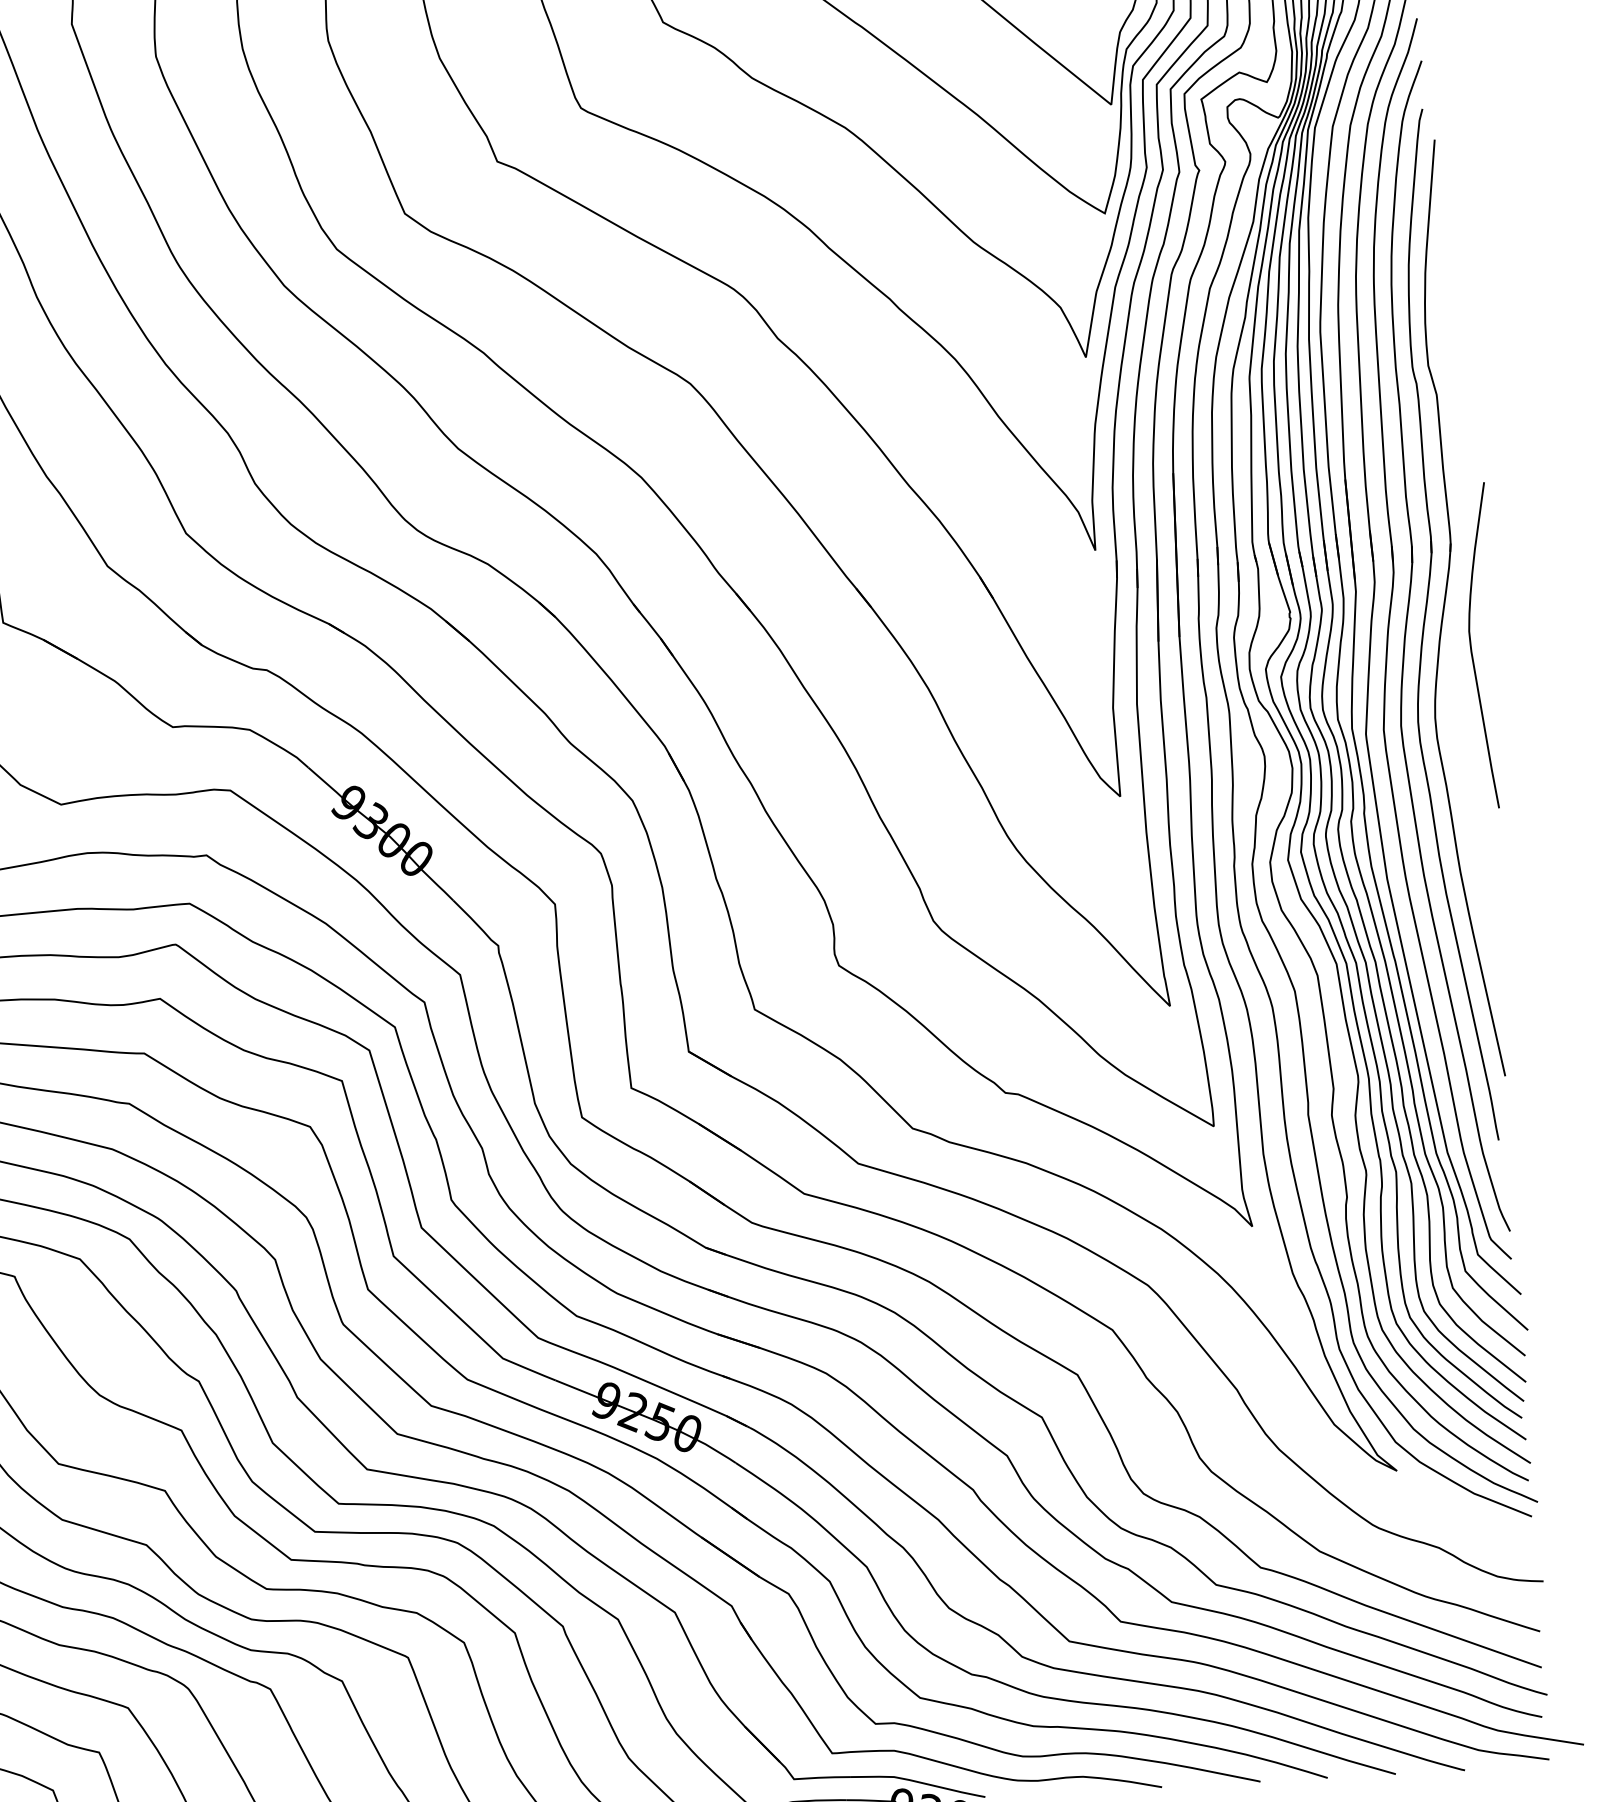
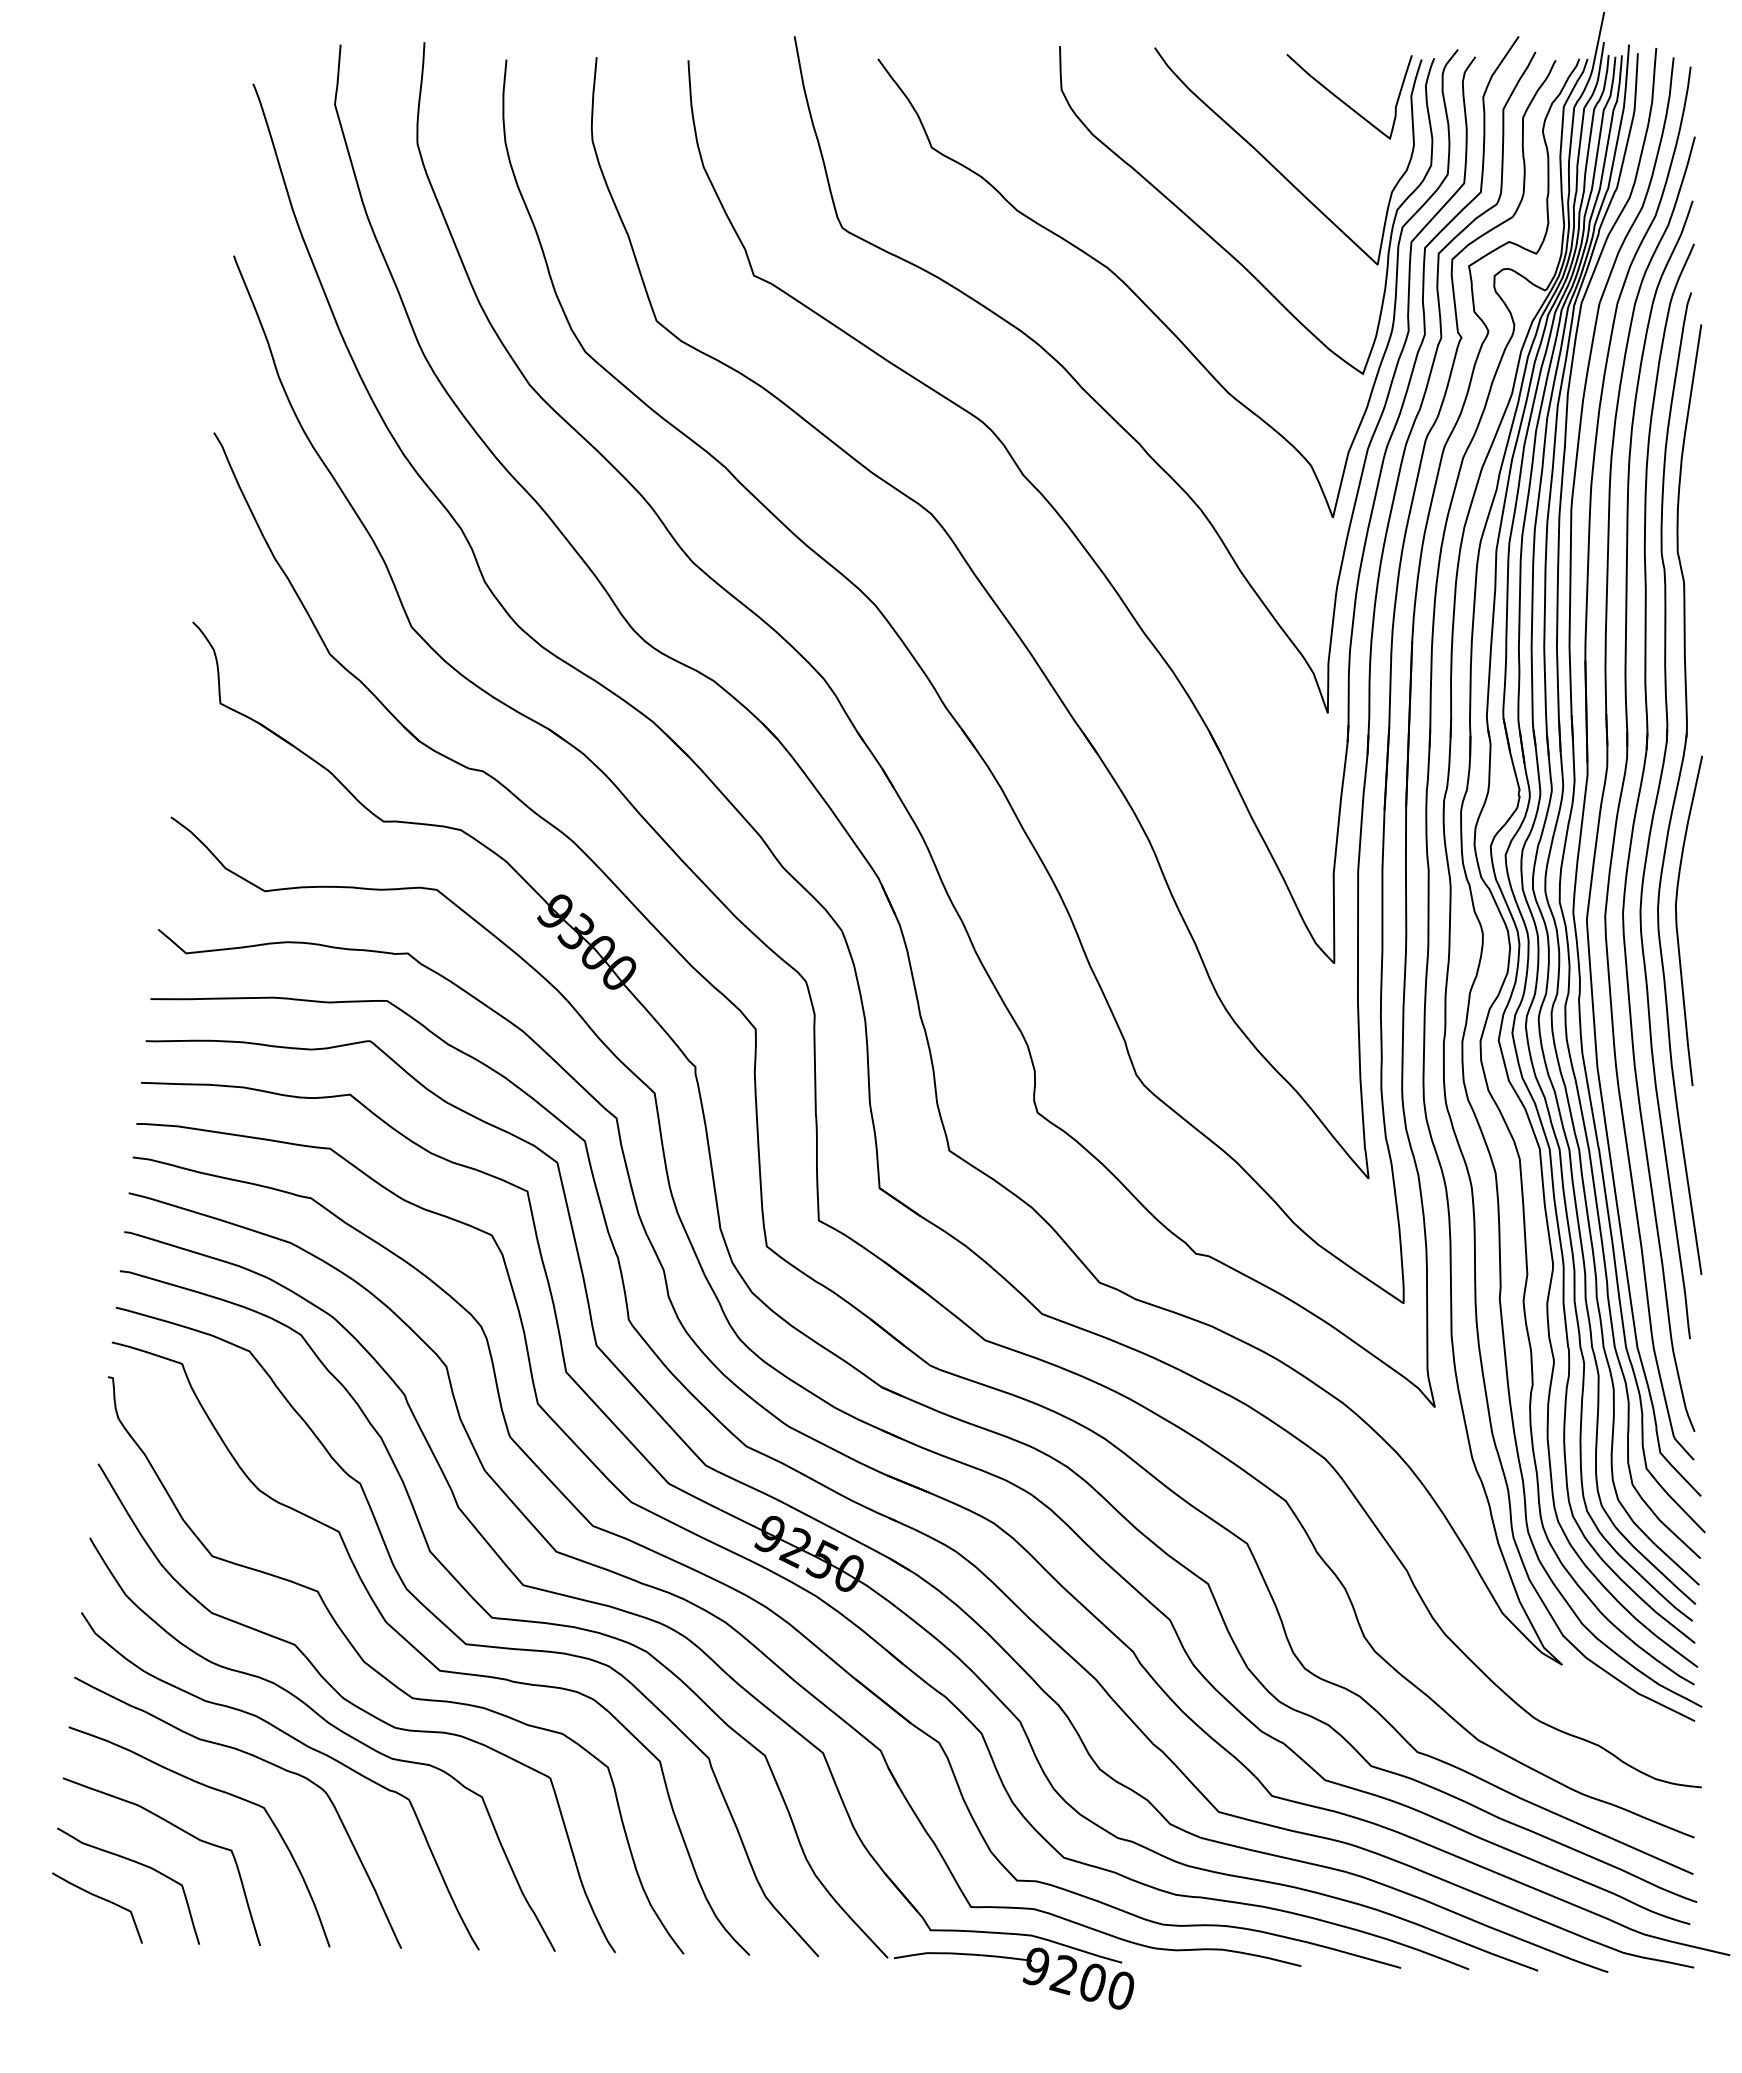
curve: (1471, 646) -> (1677, 920), moved

